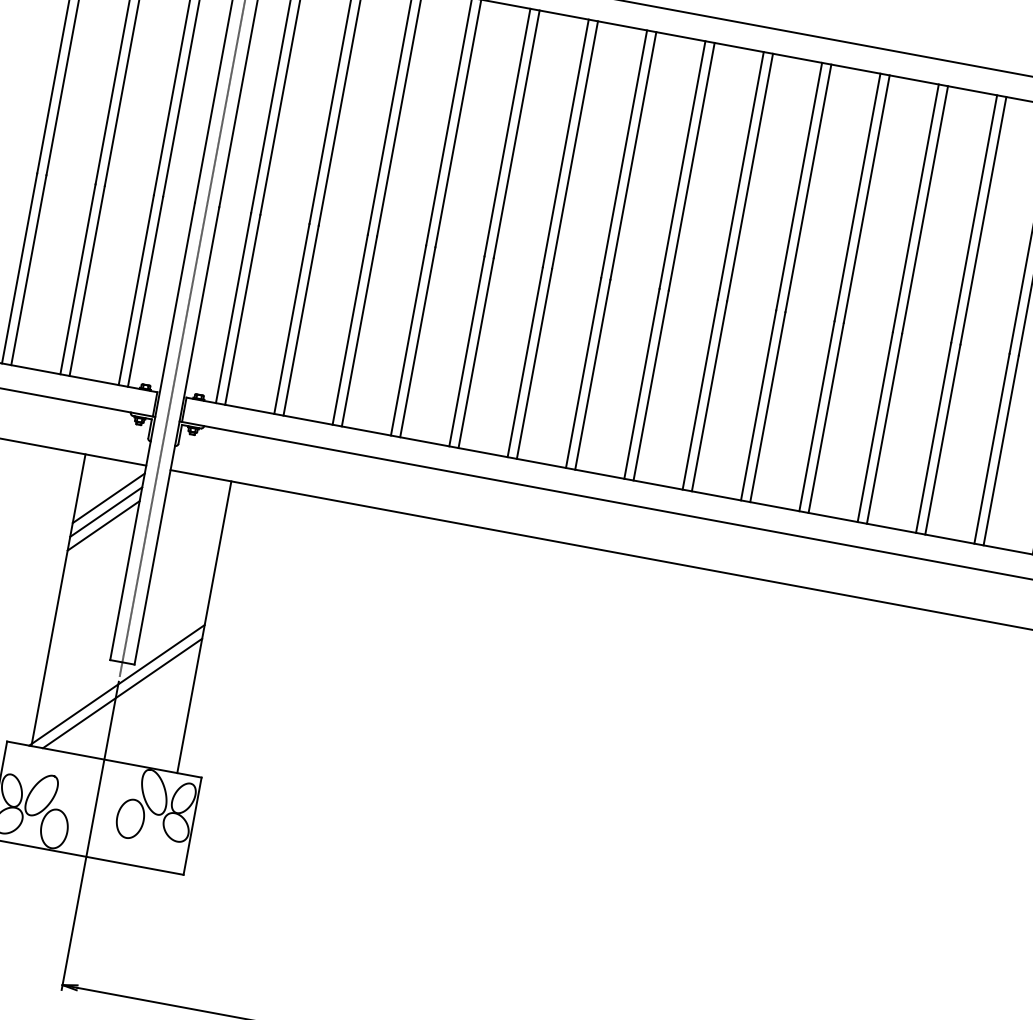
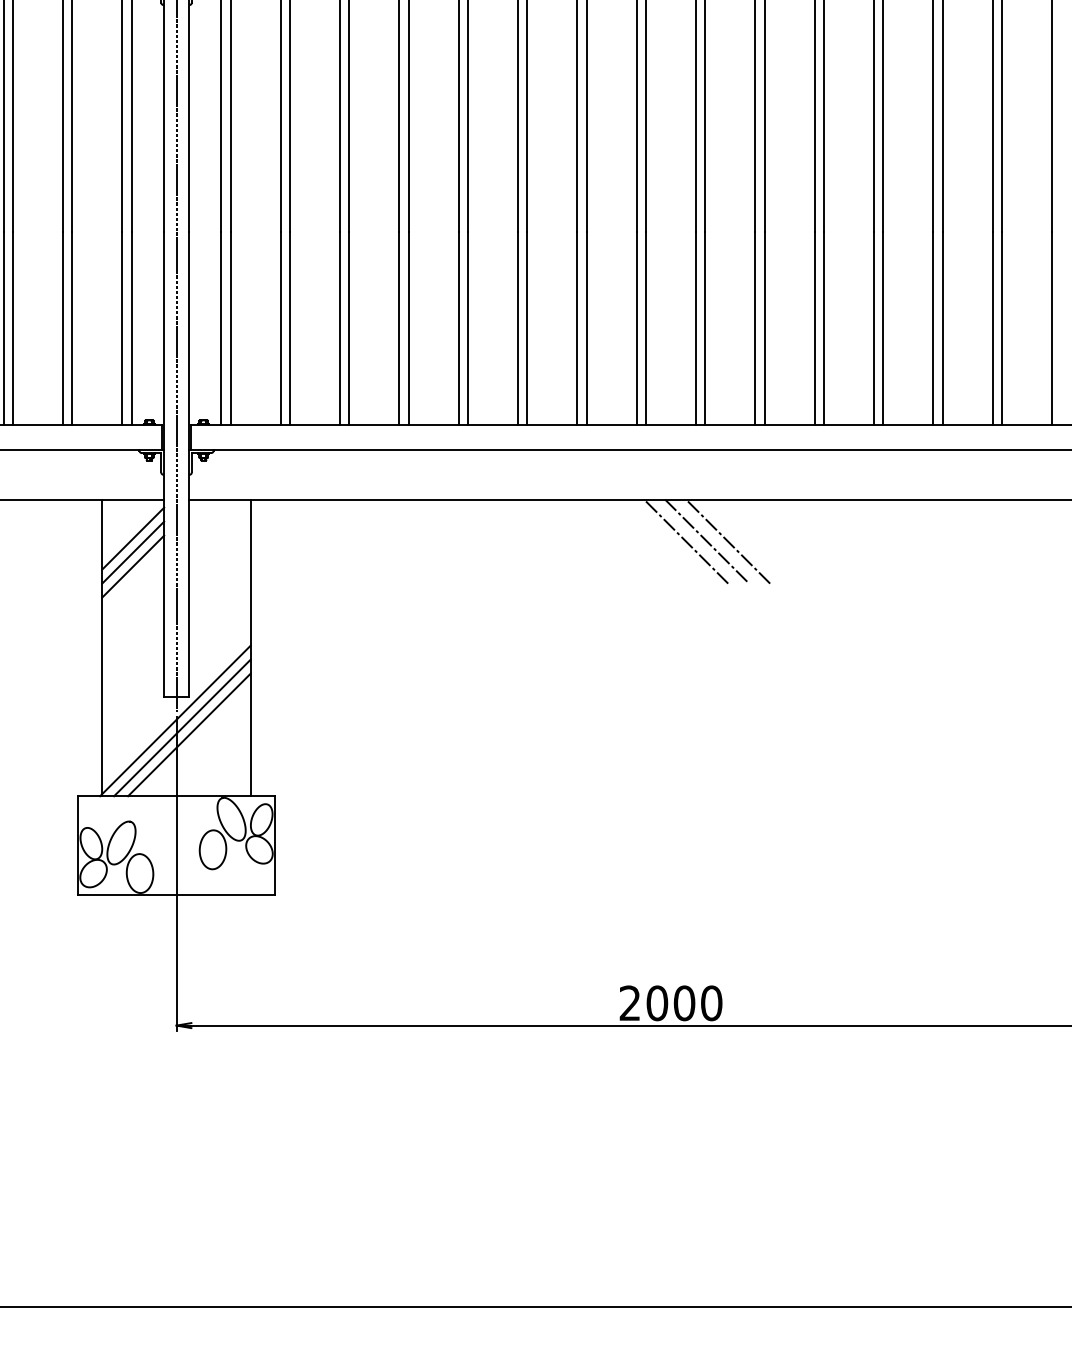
line: (652, 602) -> (686, 541), added
line: (672, 605) -> (707, 541), added
line: (693, 609) -> (728, 541), added
line: (128, 701) -> (189, 734), added

